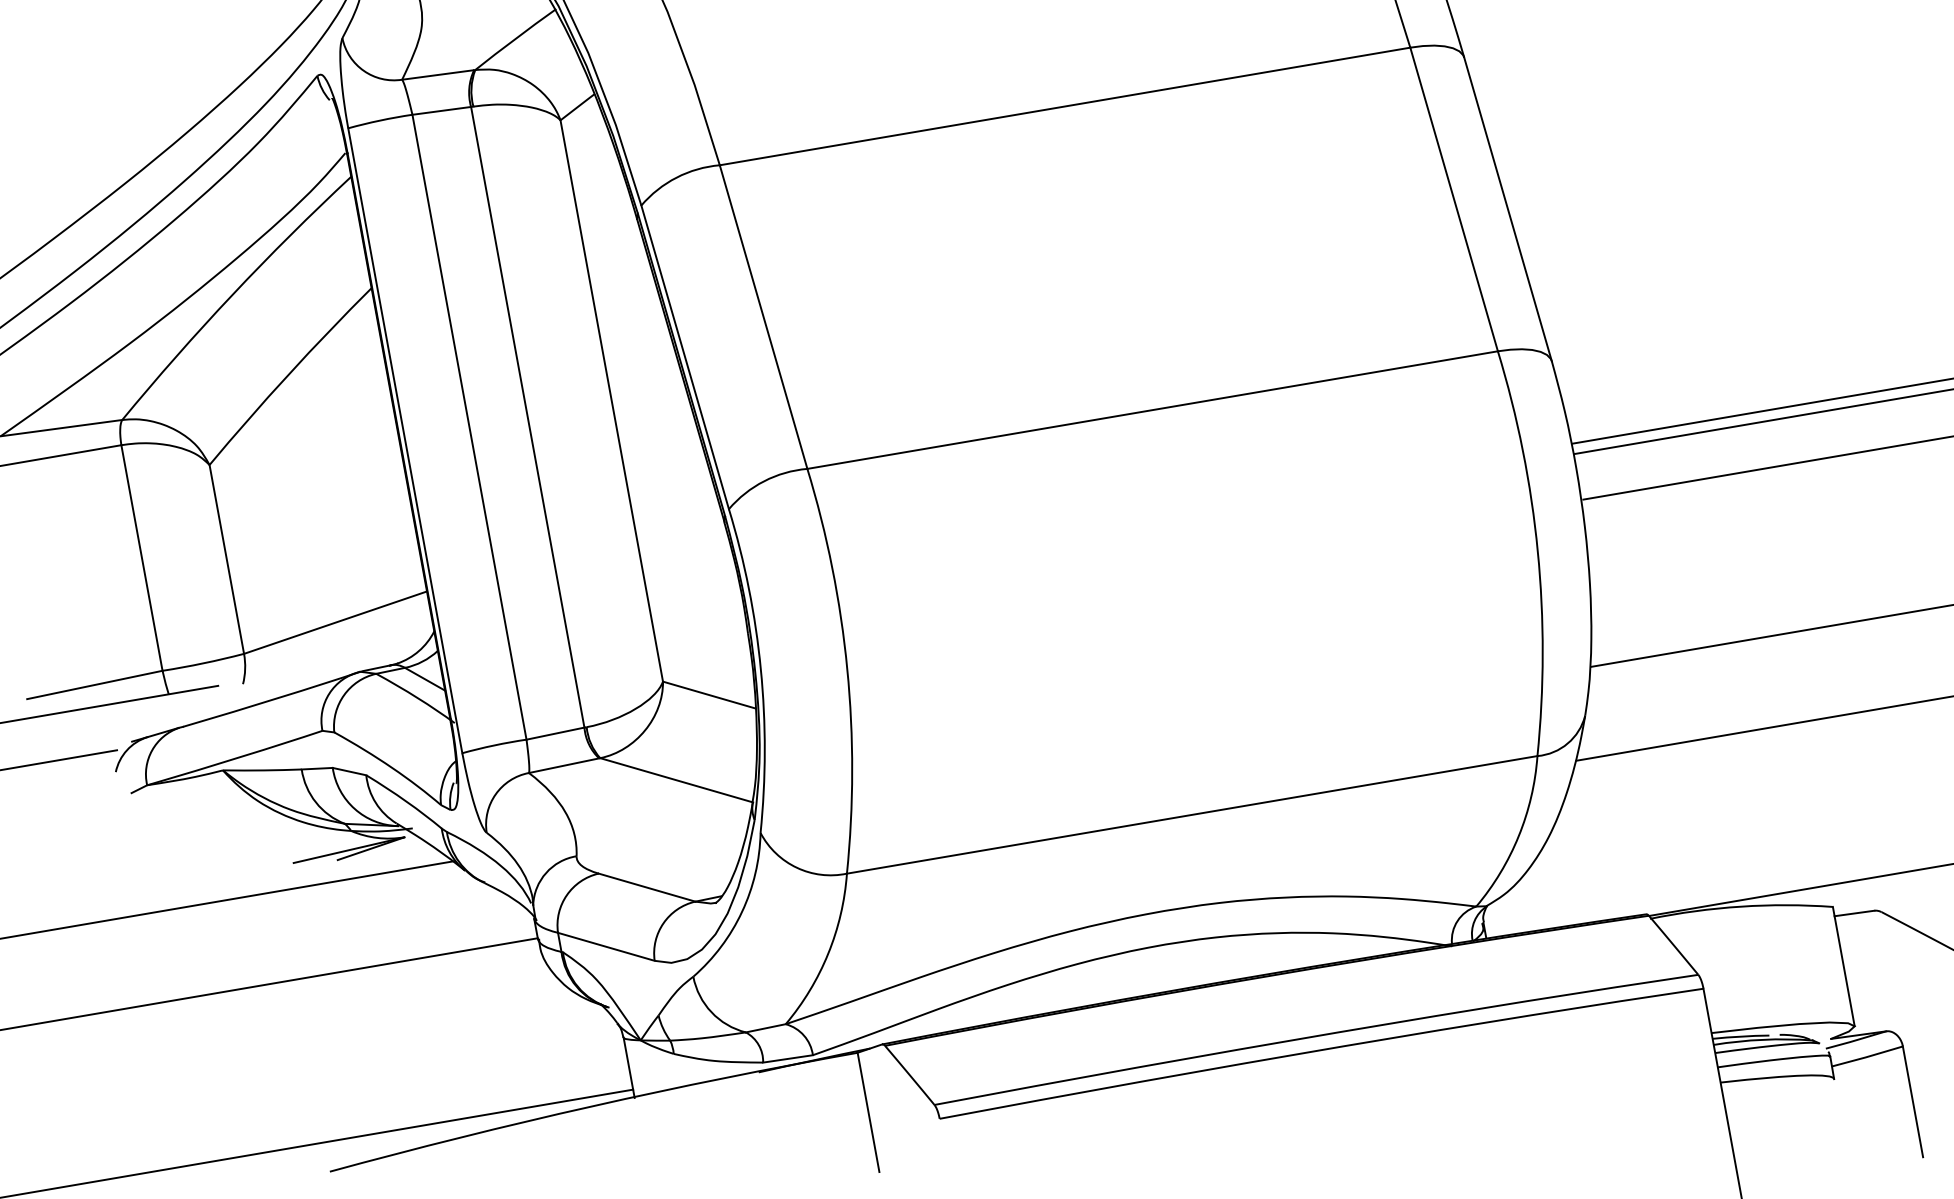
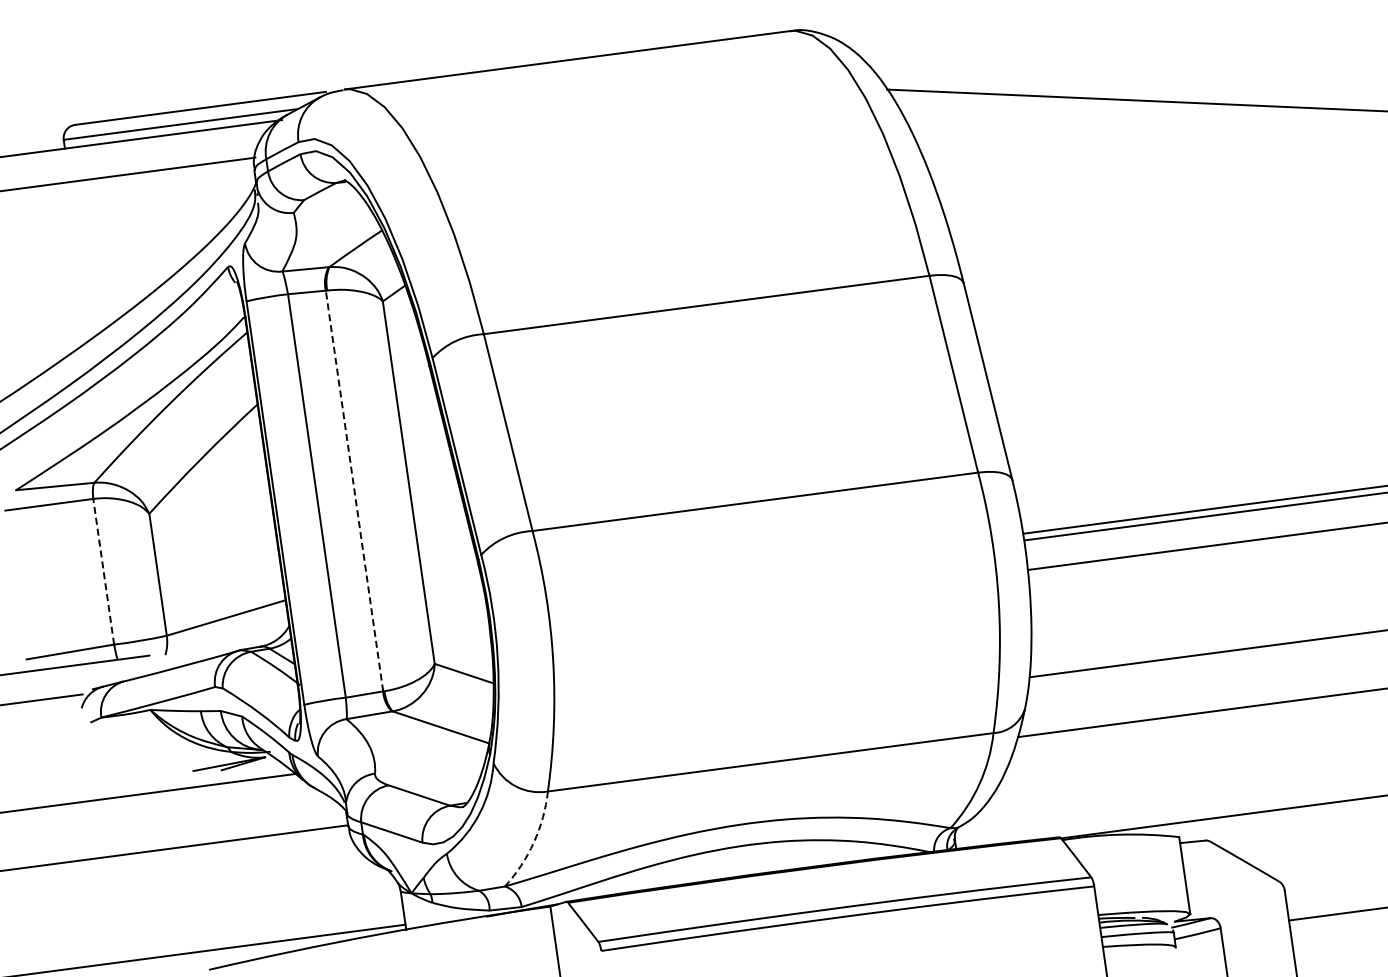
line: (527, 416) -> (354, 490), solid -> dashed
line: (141, 557) -> (103, 571), solid -> dashed
arc: (827, 953) -> (533, 842), solid -> dashed

